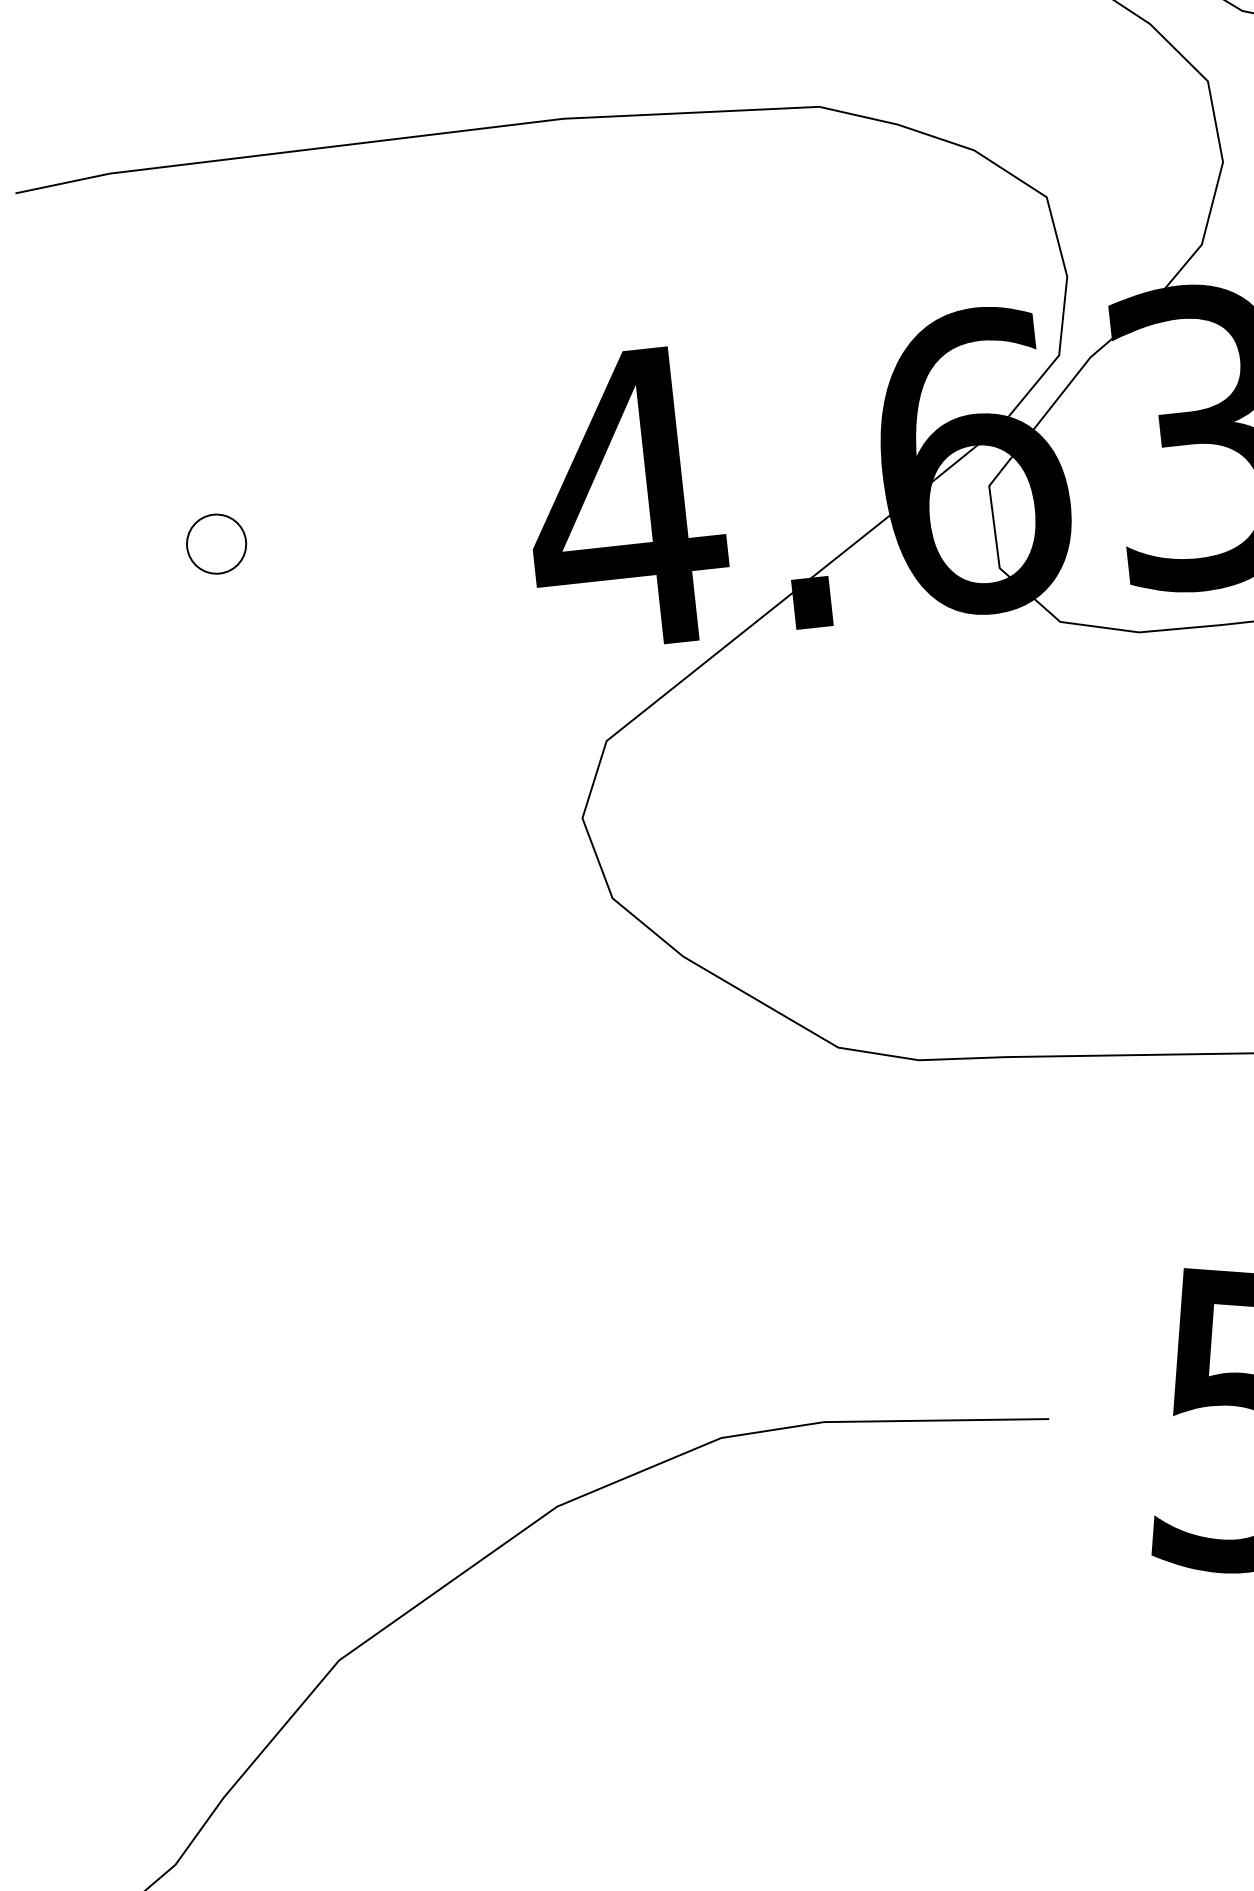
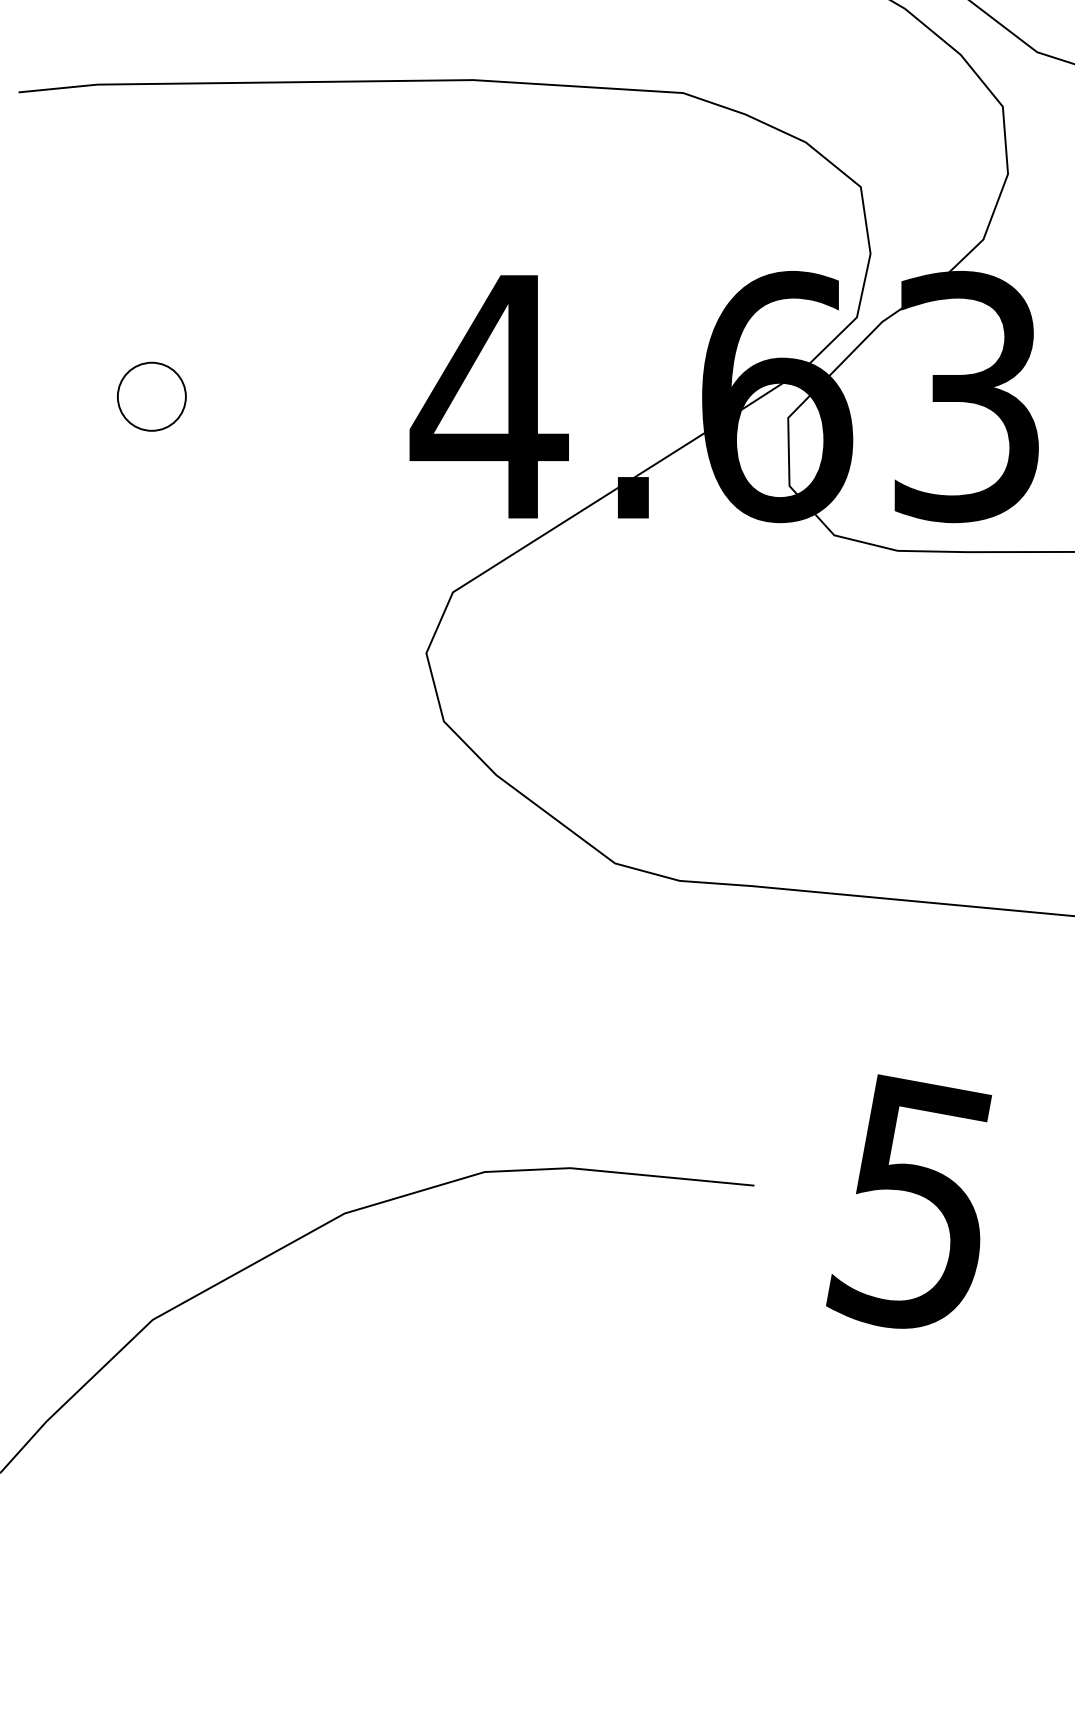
part: (216, 543) -> (151, 396), size x1.4

